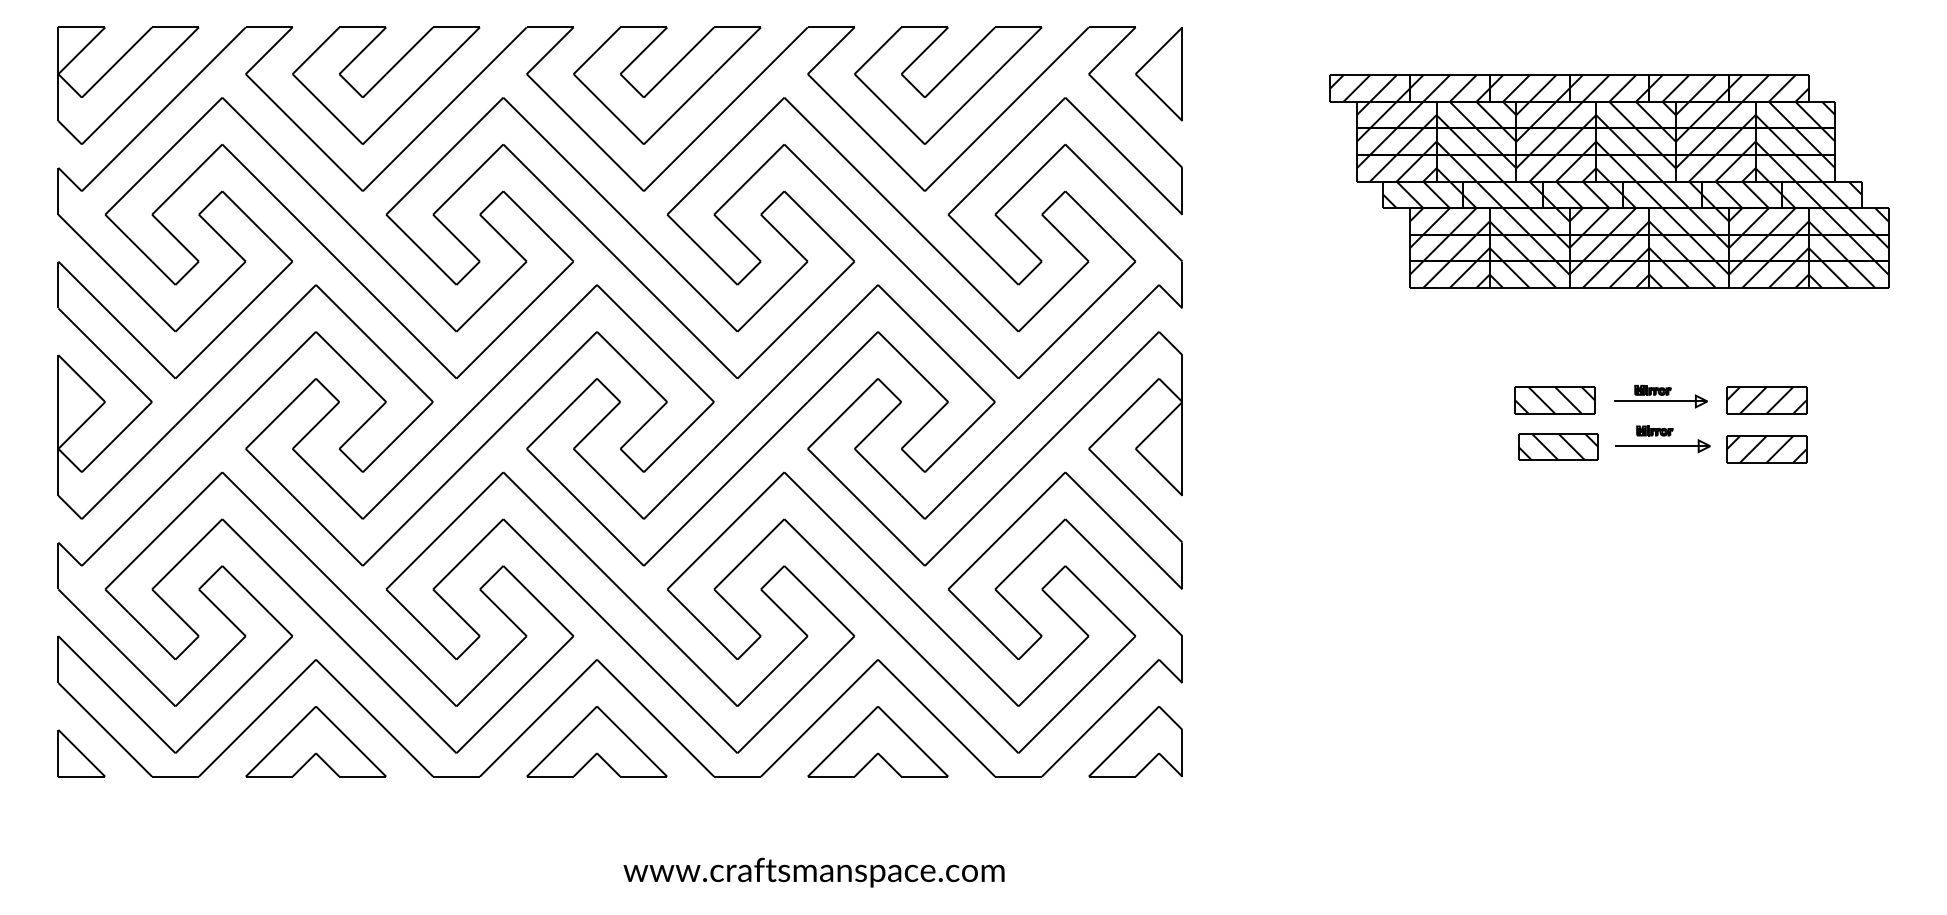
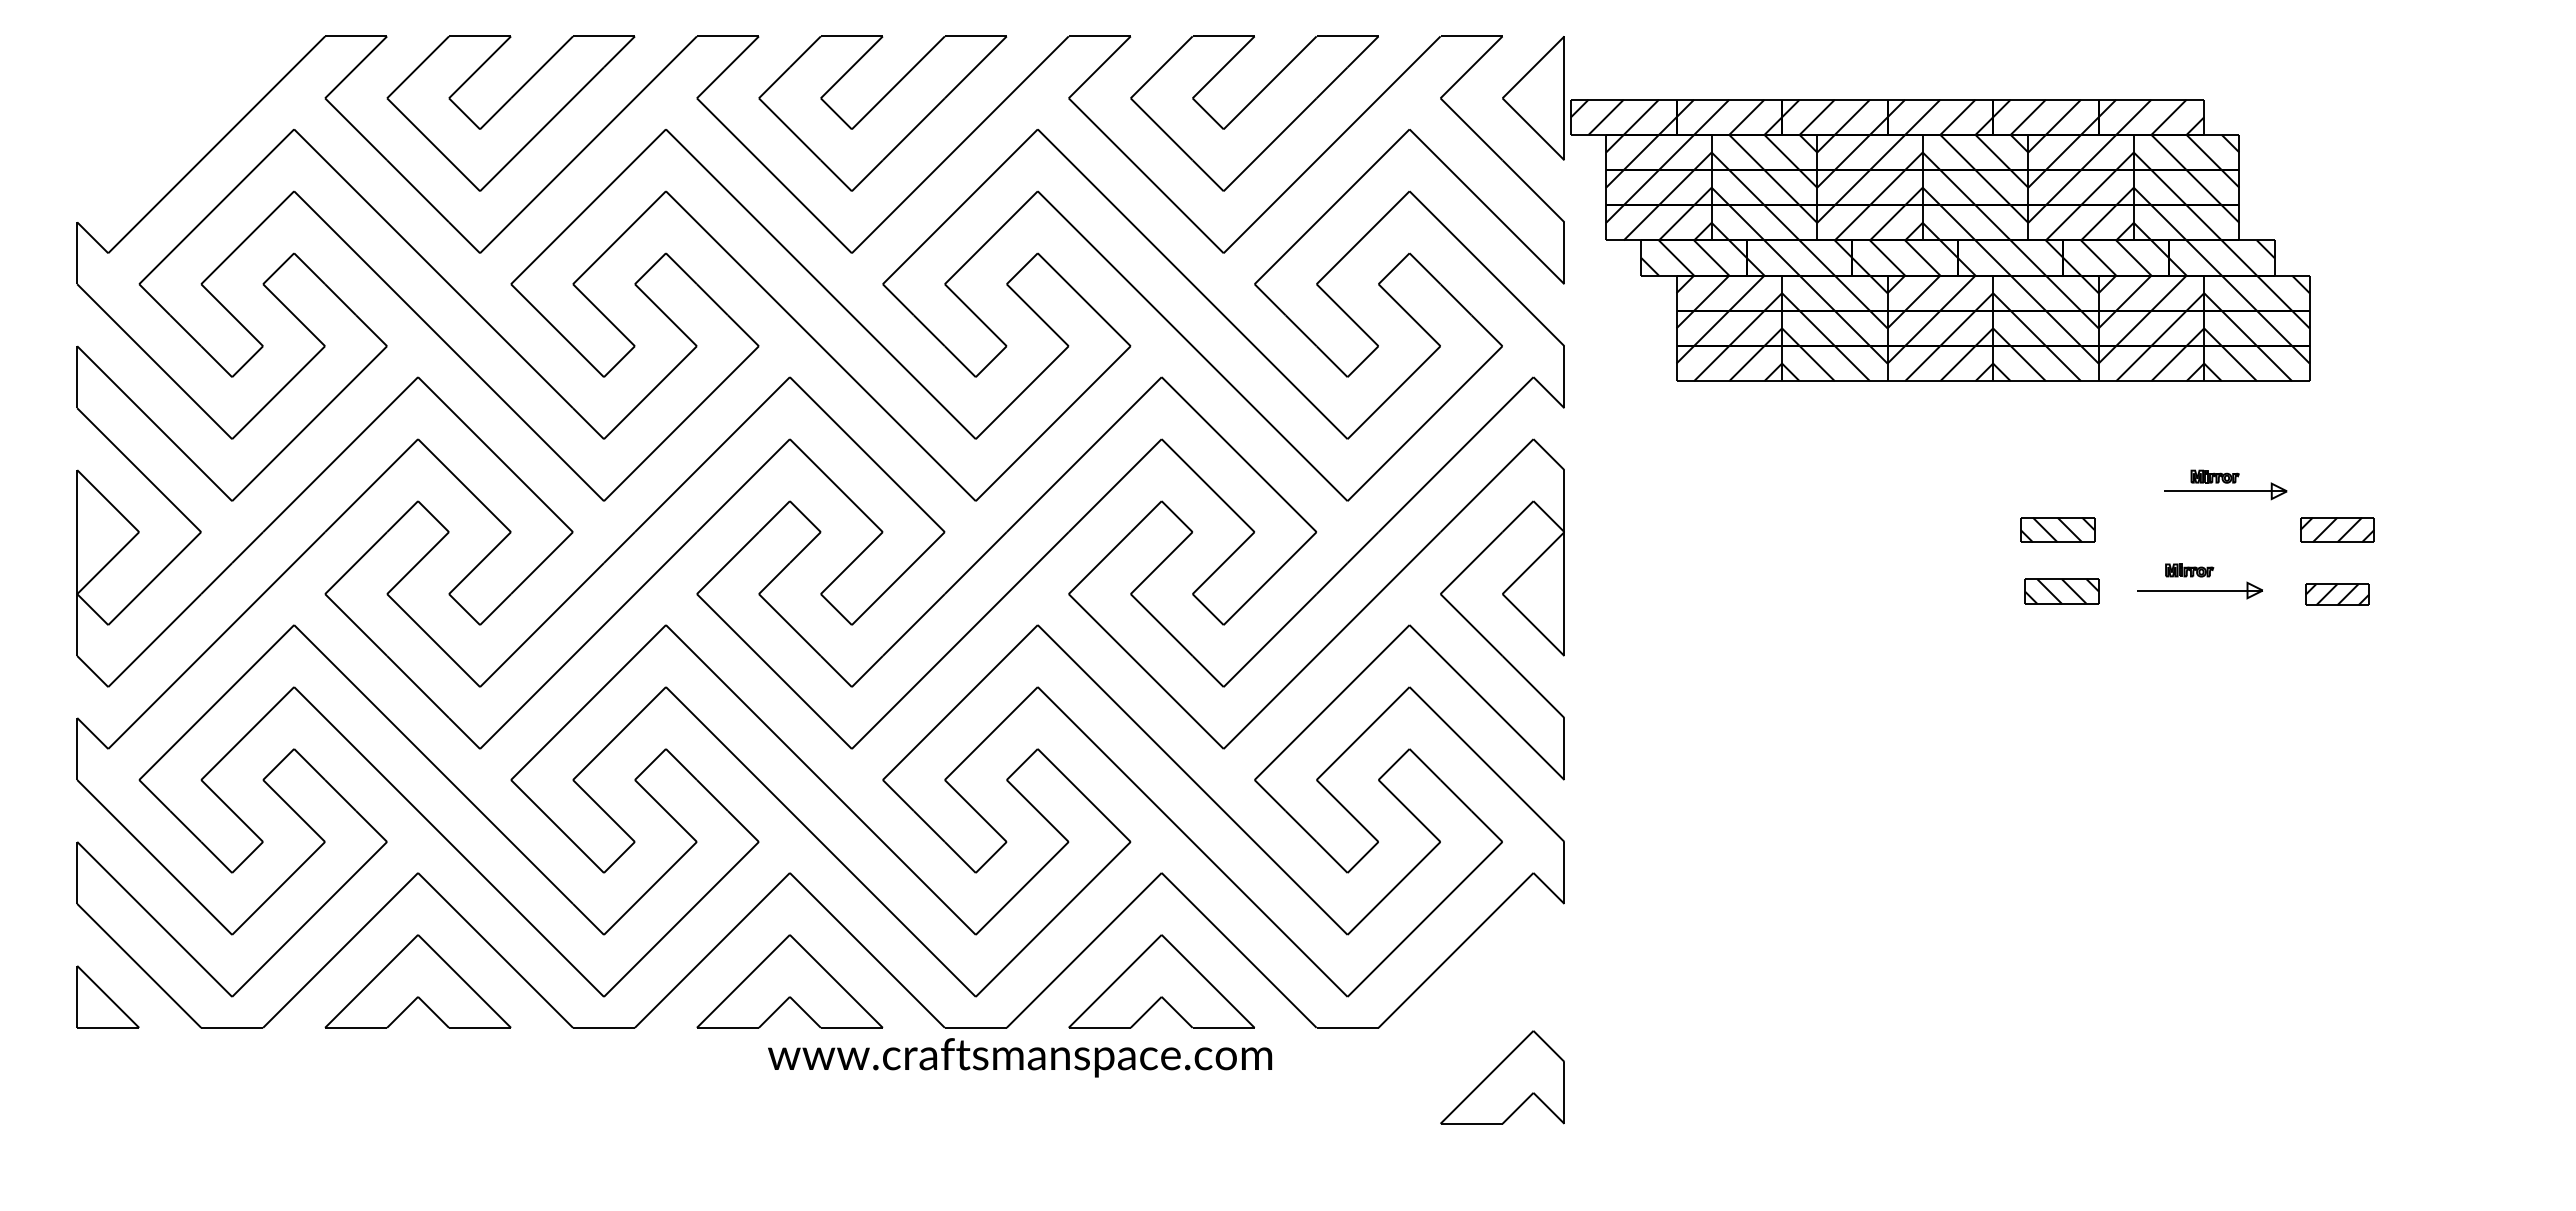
part: (128, 85) -> (169, 113), removed
part: (1609, 181) -> (1940, 240), moved
part: (1660, 396) -> (2225, 484), moved
part: (1555, 400) -> (2057, 529), size x0.7
part: (1766, 400) -> (2337, 529), size x0.7
part: (1558, 446) -> (2061, 591), size x0.7
part: (1766, 449) -> (2337, 594), size x0.6
part: (1135, 741) -> (1502, 1077), moved
text: (814, 872) -> (1020, 1057), moved

